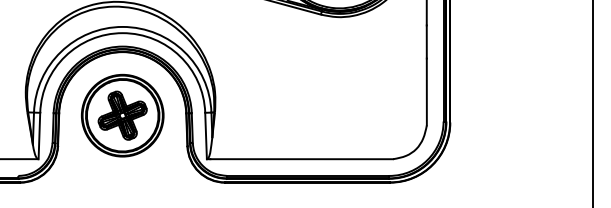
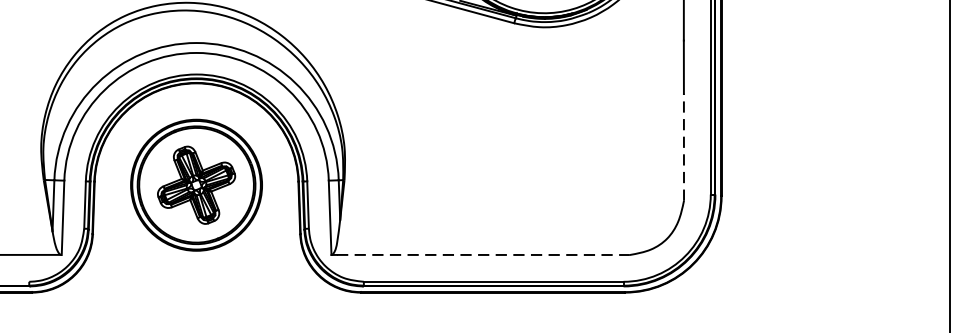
line: (426, 91) -> (683, 146), solid -> dashed
line: (302, 159) -> (484, 255), solid -> dashed

